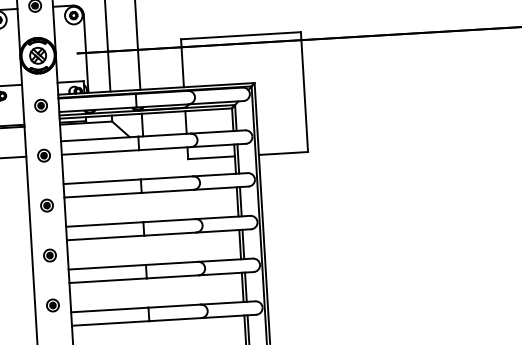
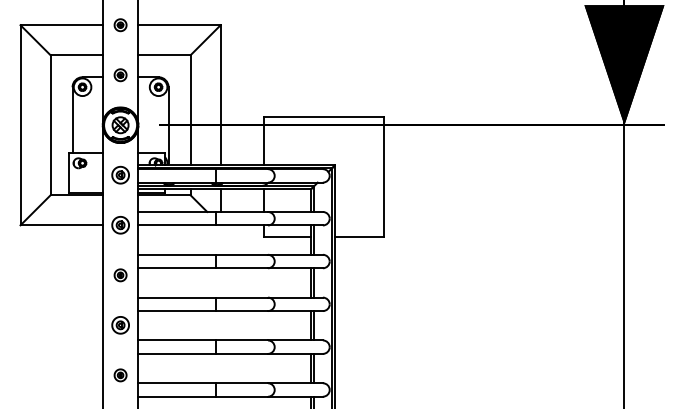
part: (41, 105) -> (120, 175), size x1.4
part: (43, 155) -> (120, 225), size x1.4
part: (49, 255) -> (120, 325), size x1.4

